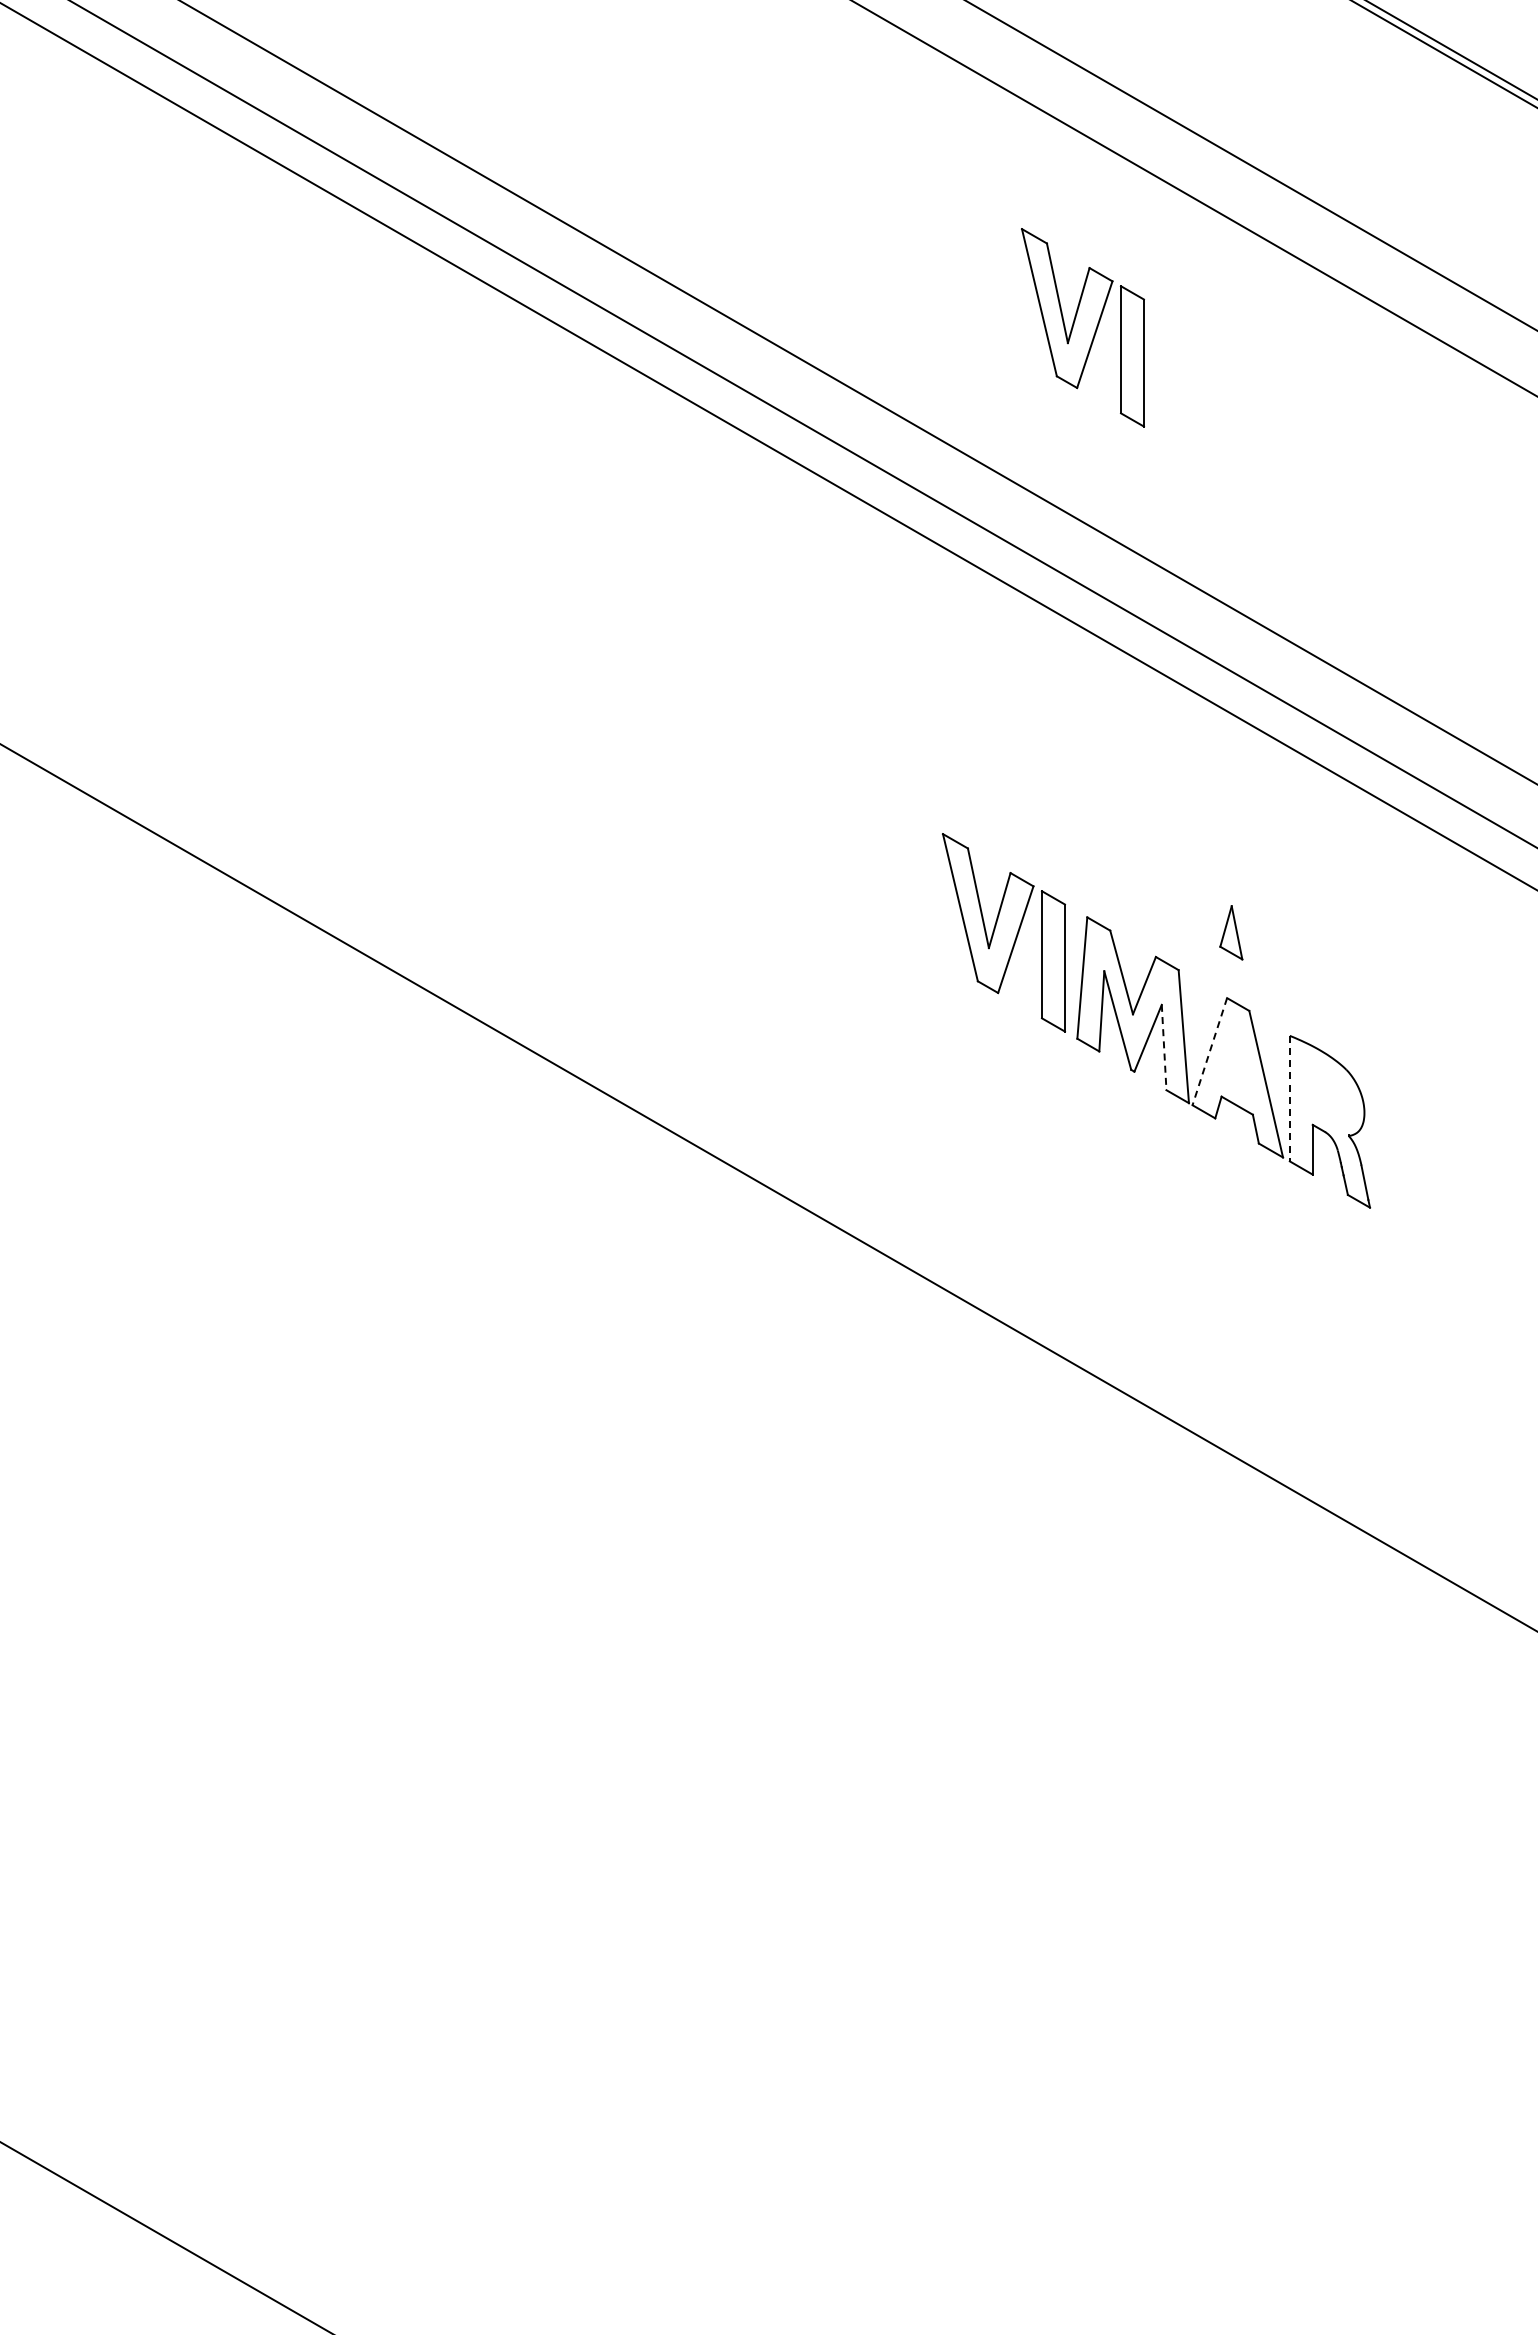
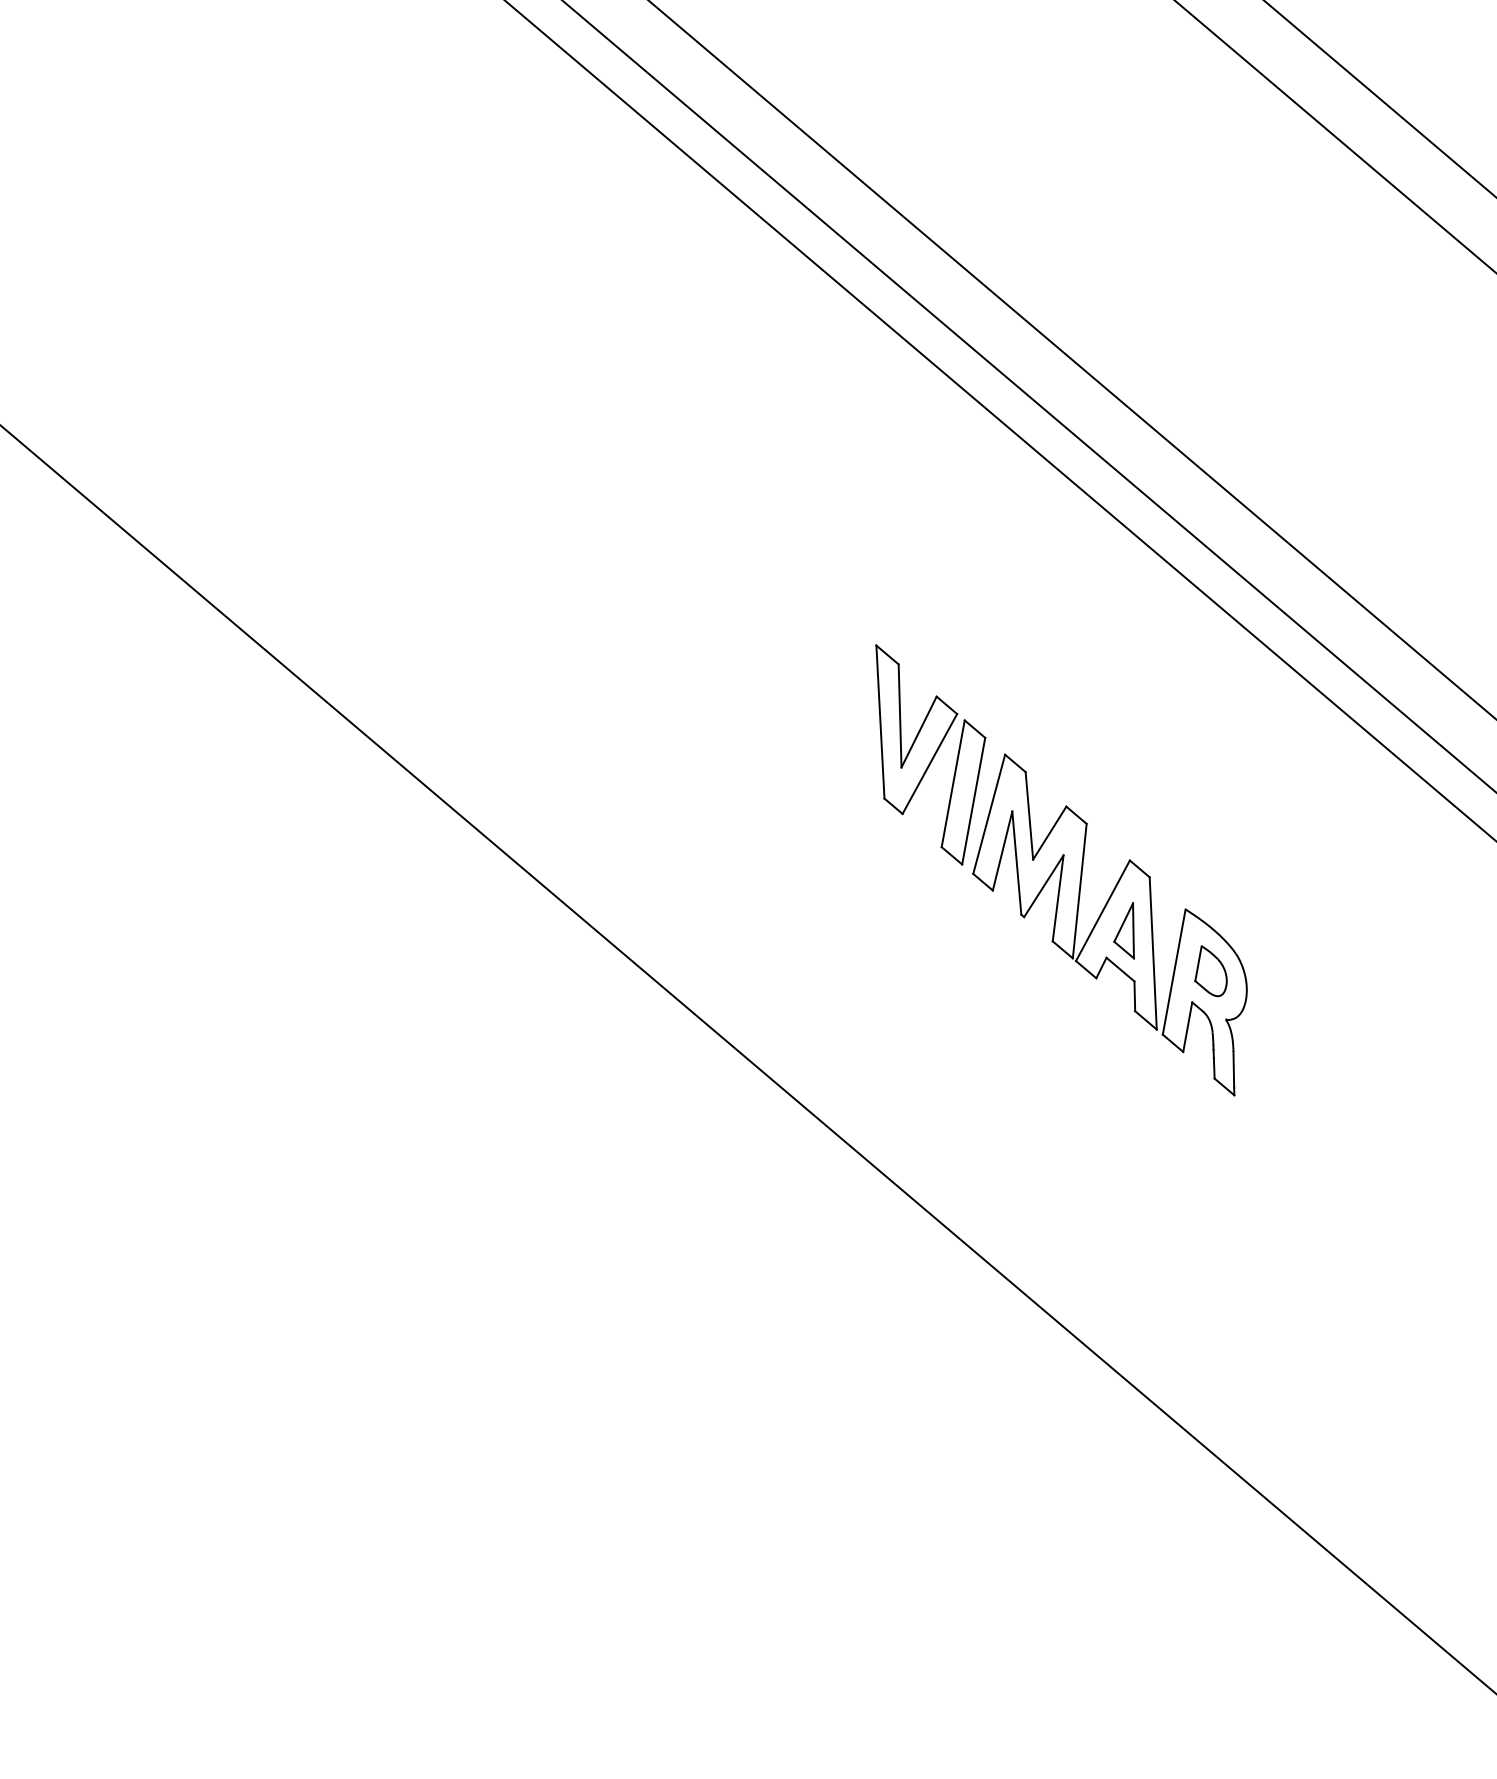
part: (1082, 327) -> (1107, 165), removed
part: (1231, 932) -> (1128, 929), moved
line: (1164, 1047) -> (1058, 898), dashed -> solid
line: (1209, 1052) -> (1102, 911), dashed -> solid
part: (1327, 1091) -> (1213, 971), added
line: (1289, 1098) -> (1173, 971), dashed -> solid

